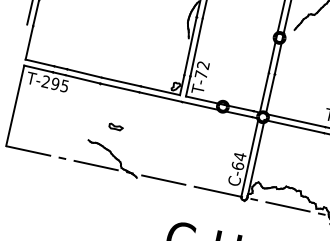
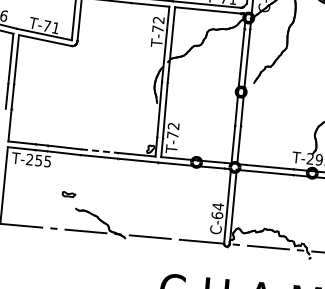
line: (121, 82) -> (99, 151), solid -> dashed
text: (55, 83) -> (38, 160), T-295 -> T-255
part: (115, 126) -> (68, 194), moved

